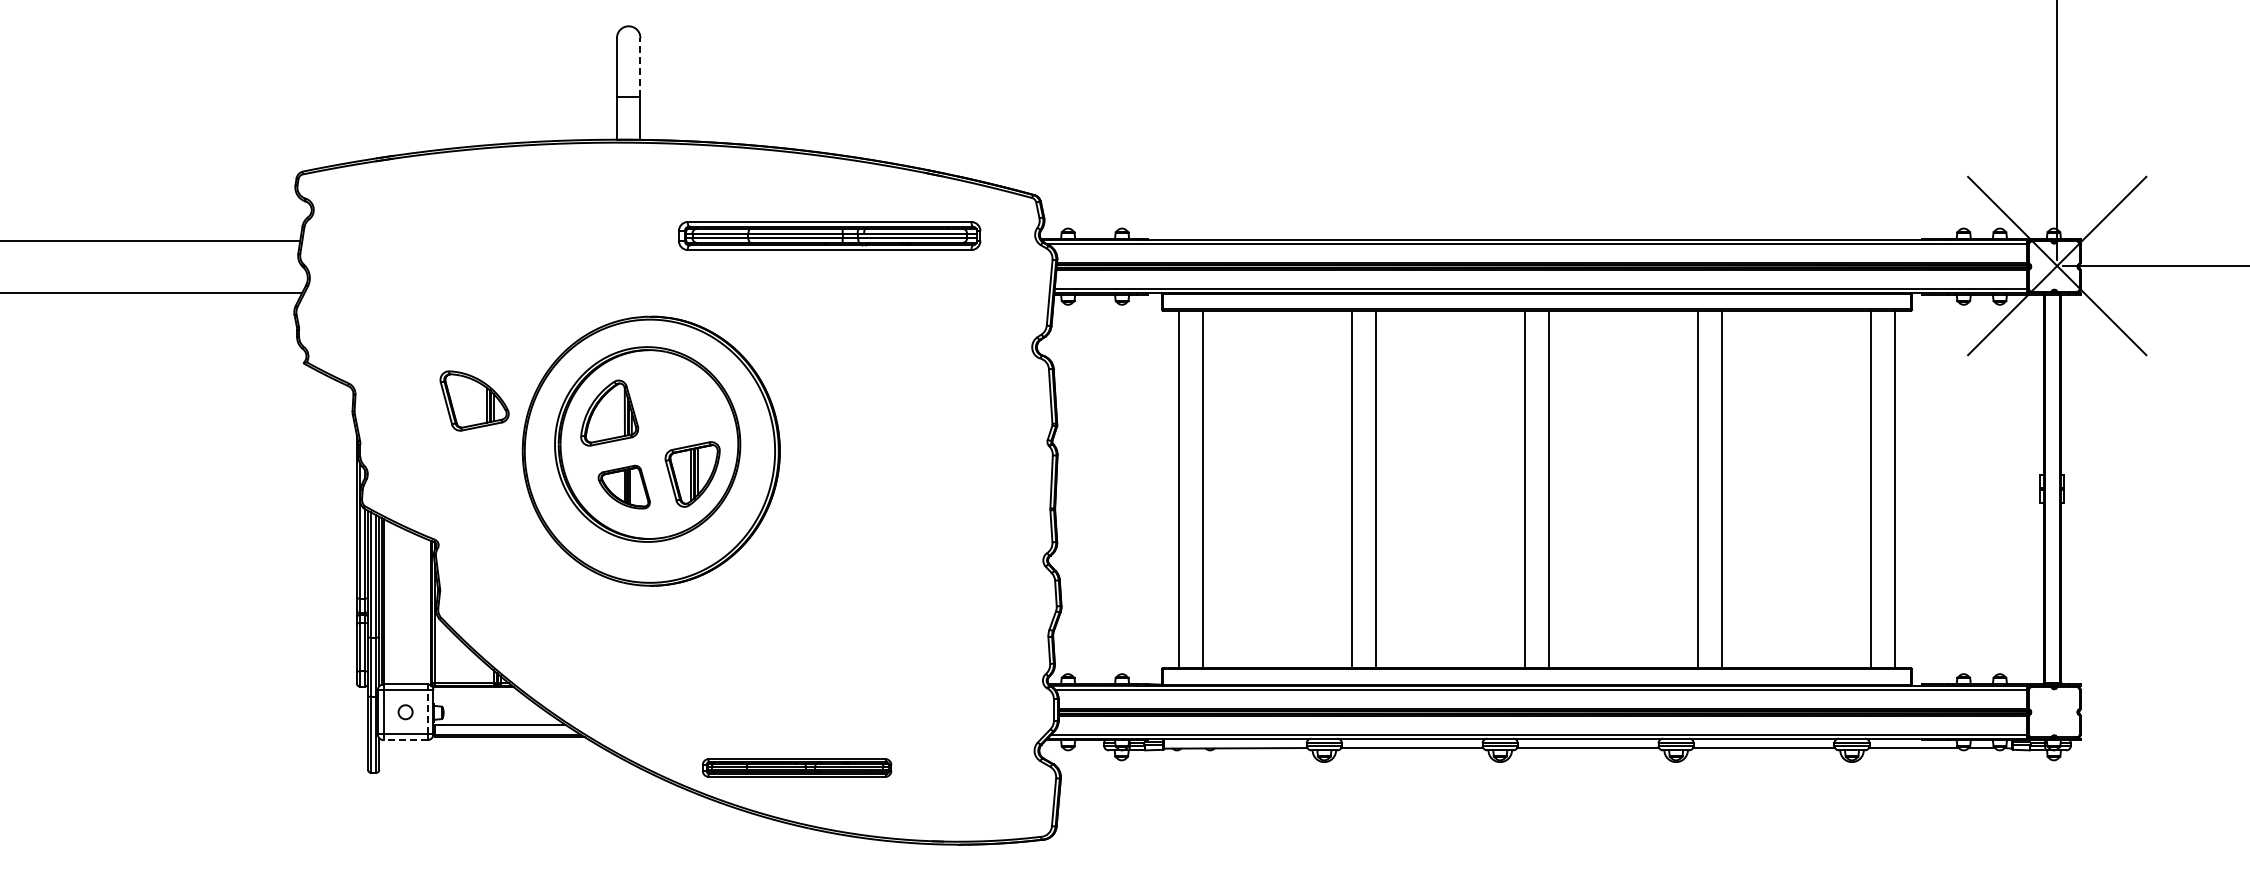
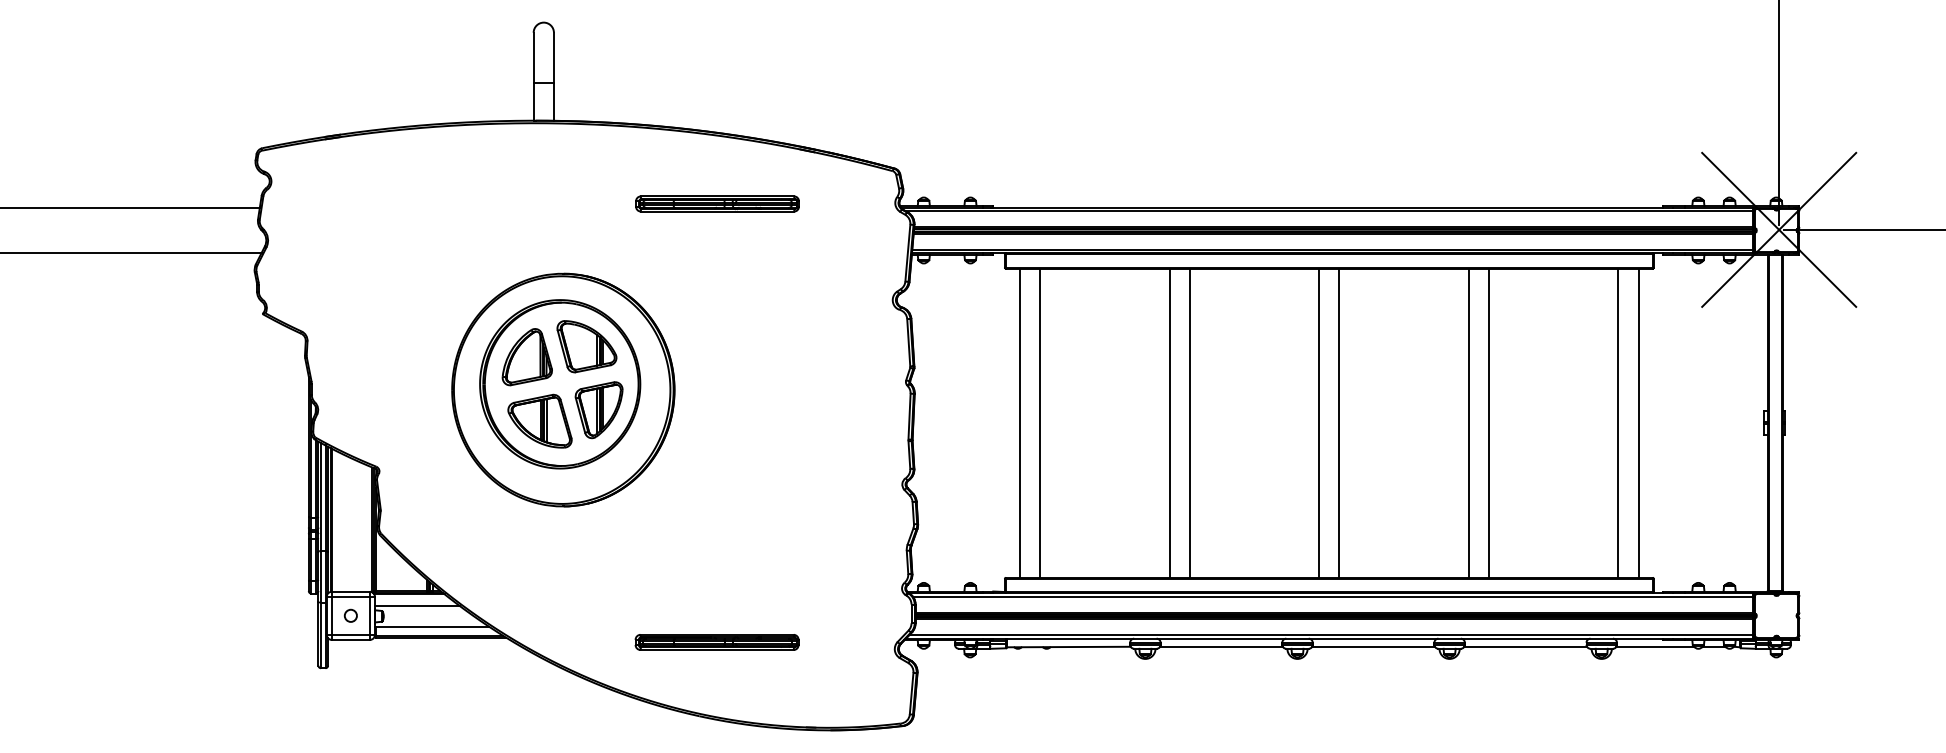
line: (640, 66) -> (554, 57), dashed -> solid
part: (829, 235) -> (717, 203), size x0.62
part: (474, 400) -> (586, 346), moved
part: (623, 486) -> (539, 420), size x1.43
line: (482, 701) -> (417, 606), added
line: (427, 712) -> (369, 616), dashed -> solid
line: (405, 740) -> (350, 640), dashed -> solid
part: (797, 767) -> (717, 641), moved

